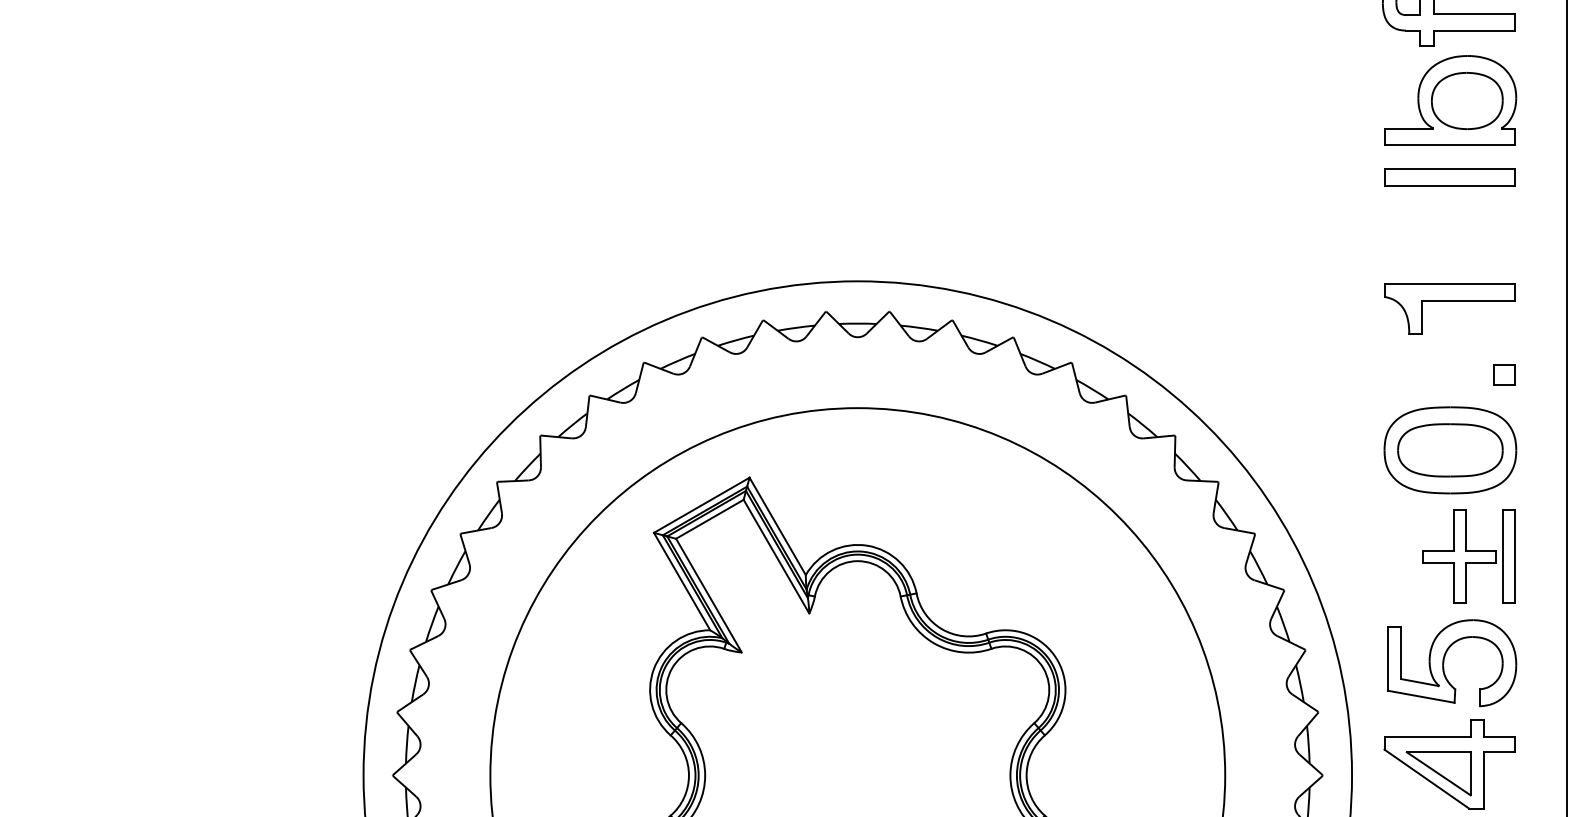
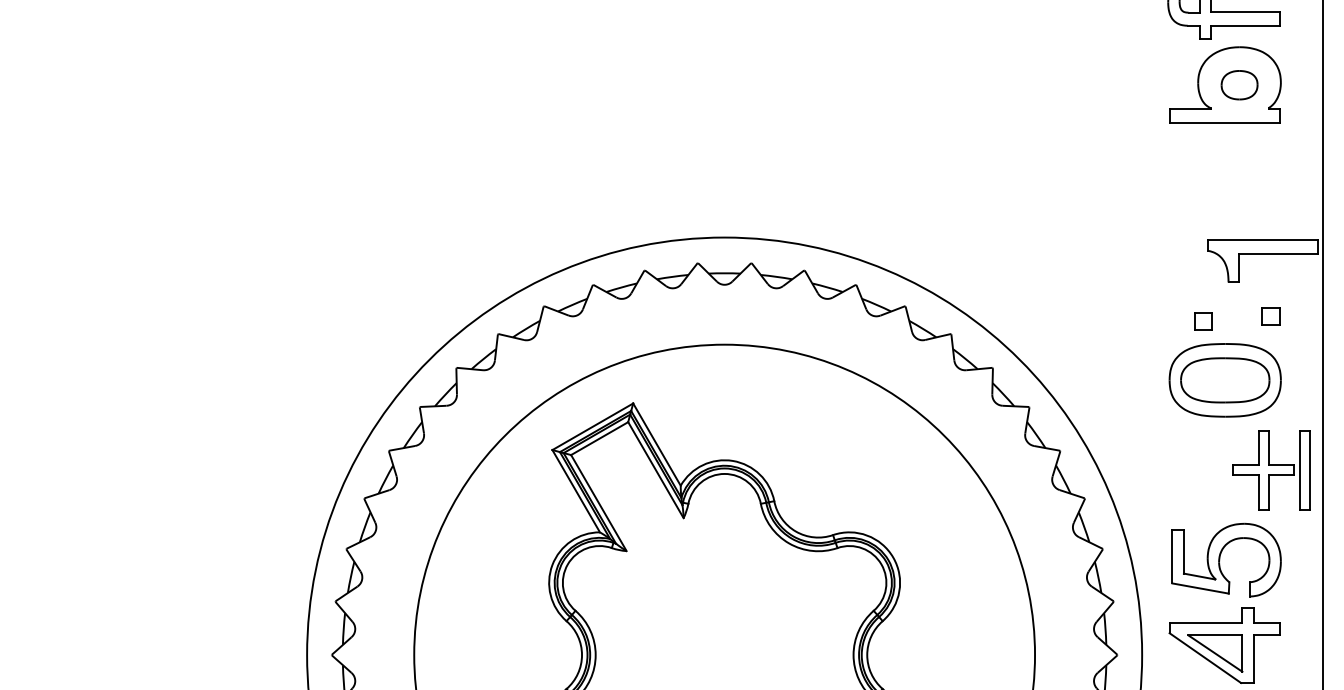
part: (1467, 100) -> (1239, 84), size x0.6
part: (1449, 177) -> (1224, 149), removed
part: (1449, 301) -> (1262, 254), moved
part: (1424, 379) -> (1203, 320), added
part: (1468, 556) -> (1270, 470), moved

